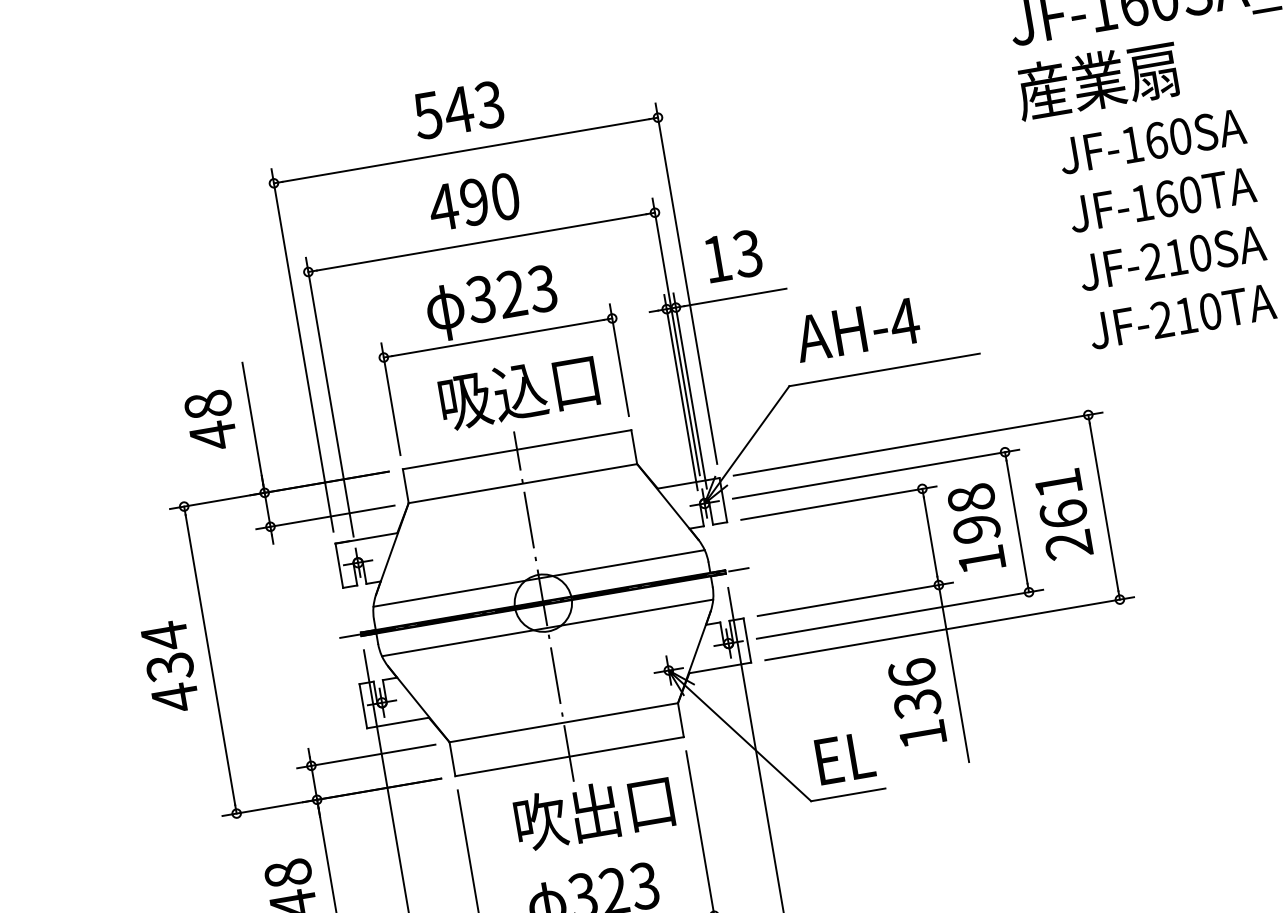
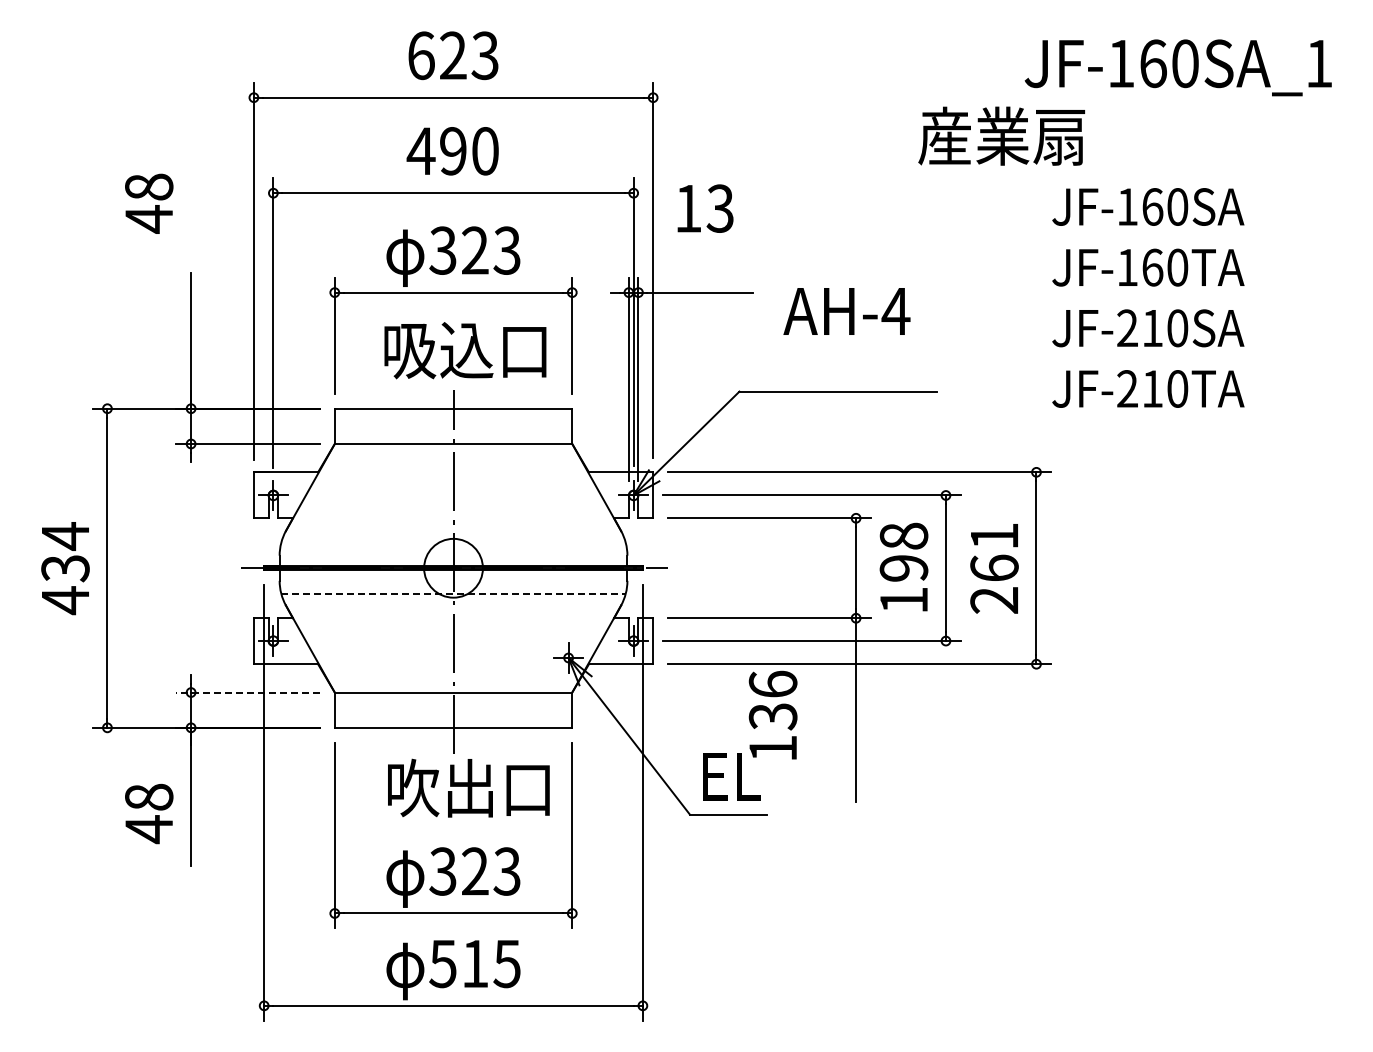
text: (1097, 80) -> (1001, 135), moved
text: (443, 112) -> (437, 55), 543 -> 623
text: (733, 256) -> (705, 208), moved
text: (857, 330) -> (846, 311), moved
text: (211, 420) -> (149, 203), moved
line: (539, 578) -> (453, 542), removed
line: (548, 628) -> (454, 594), solid -> dashed
text: (916, 701) -> (772, 714), moved
line: (366, 756) -> (248, 692), solid -> dashed

